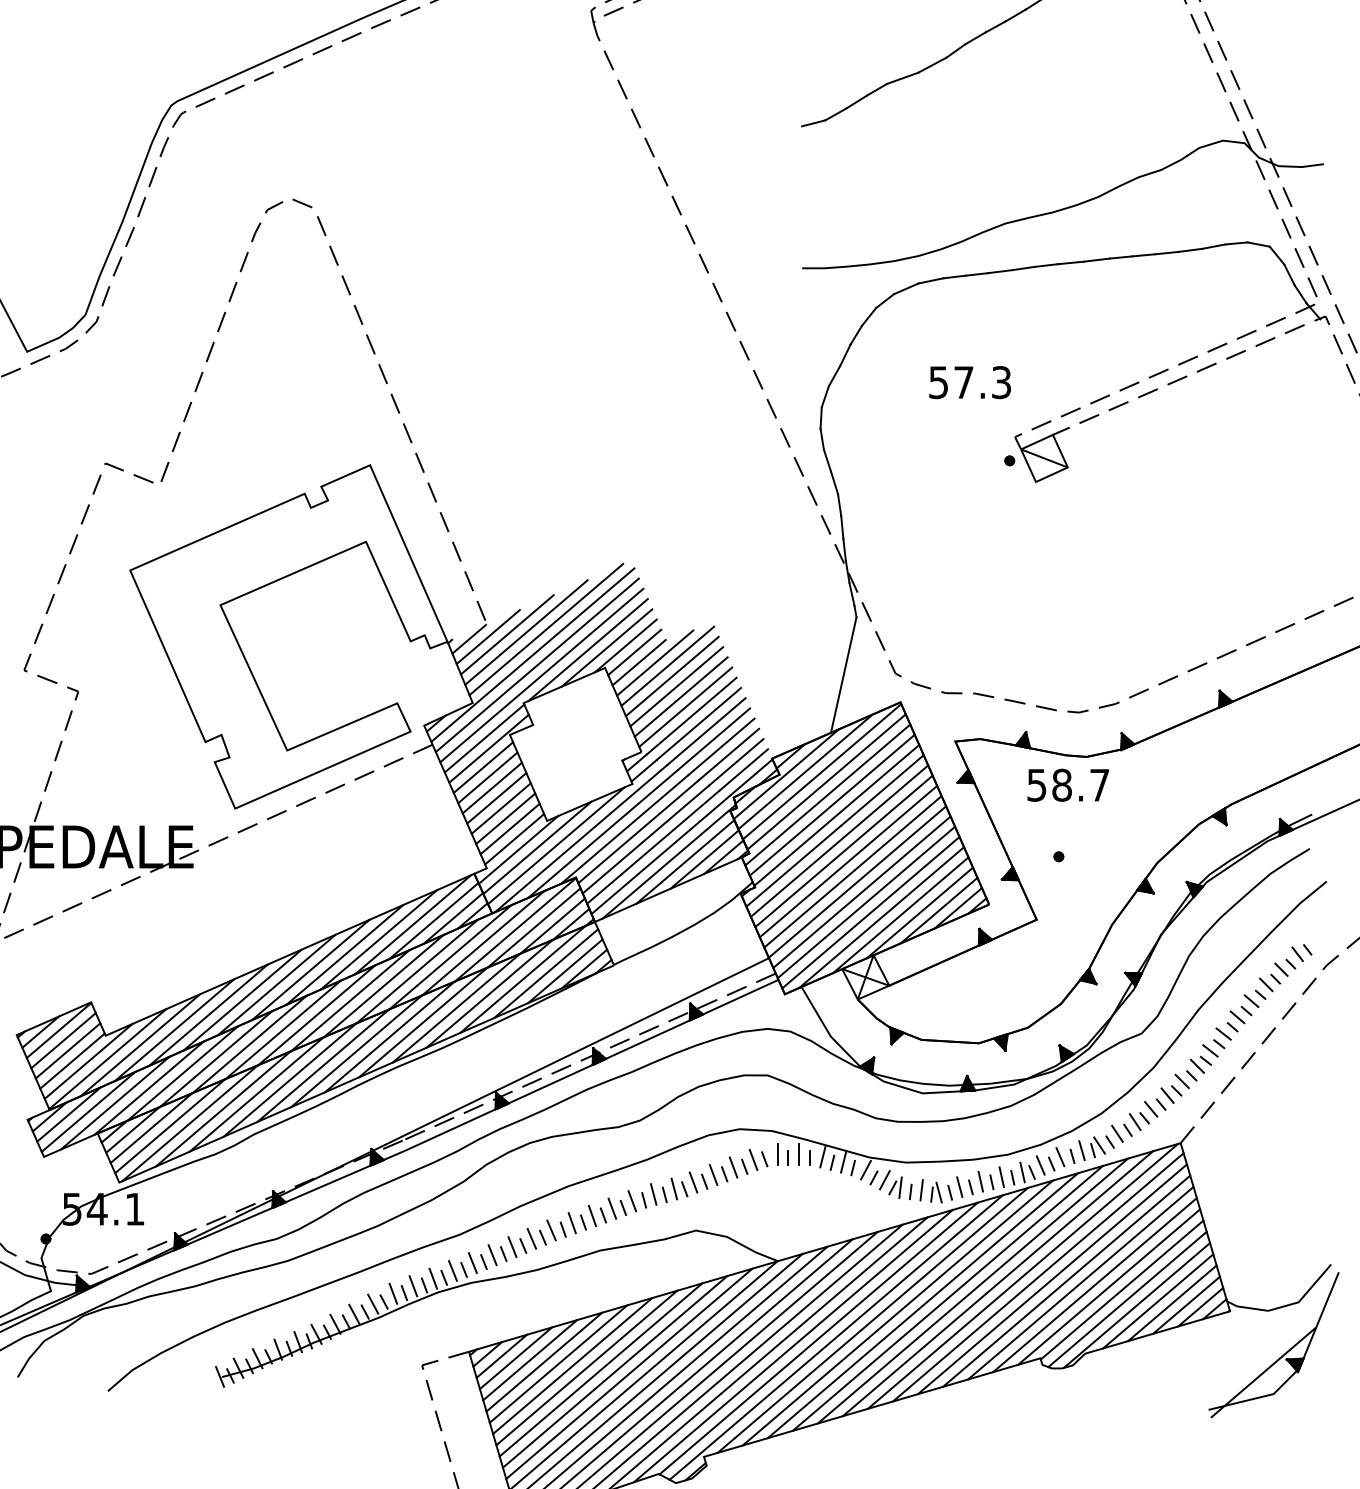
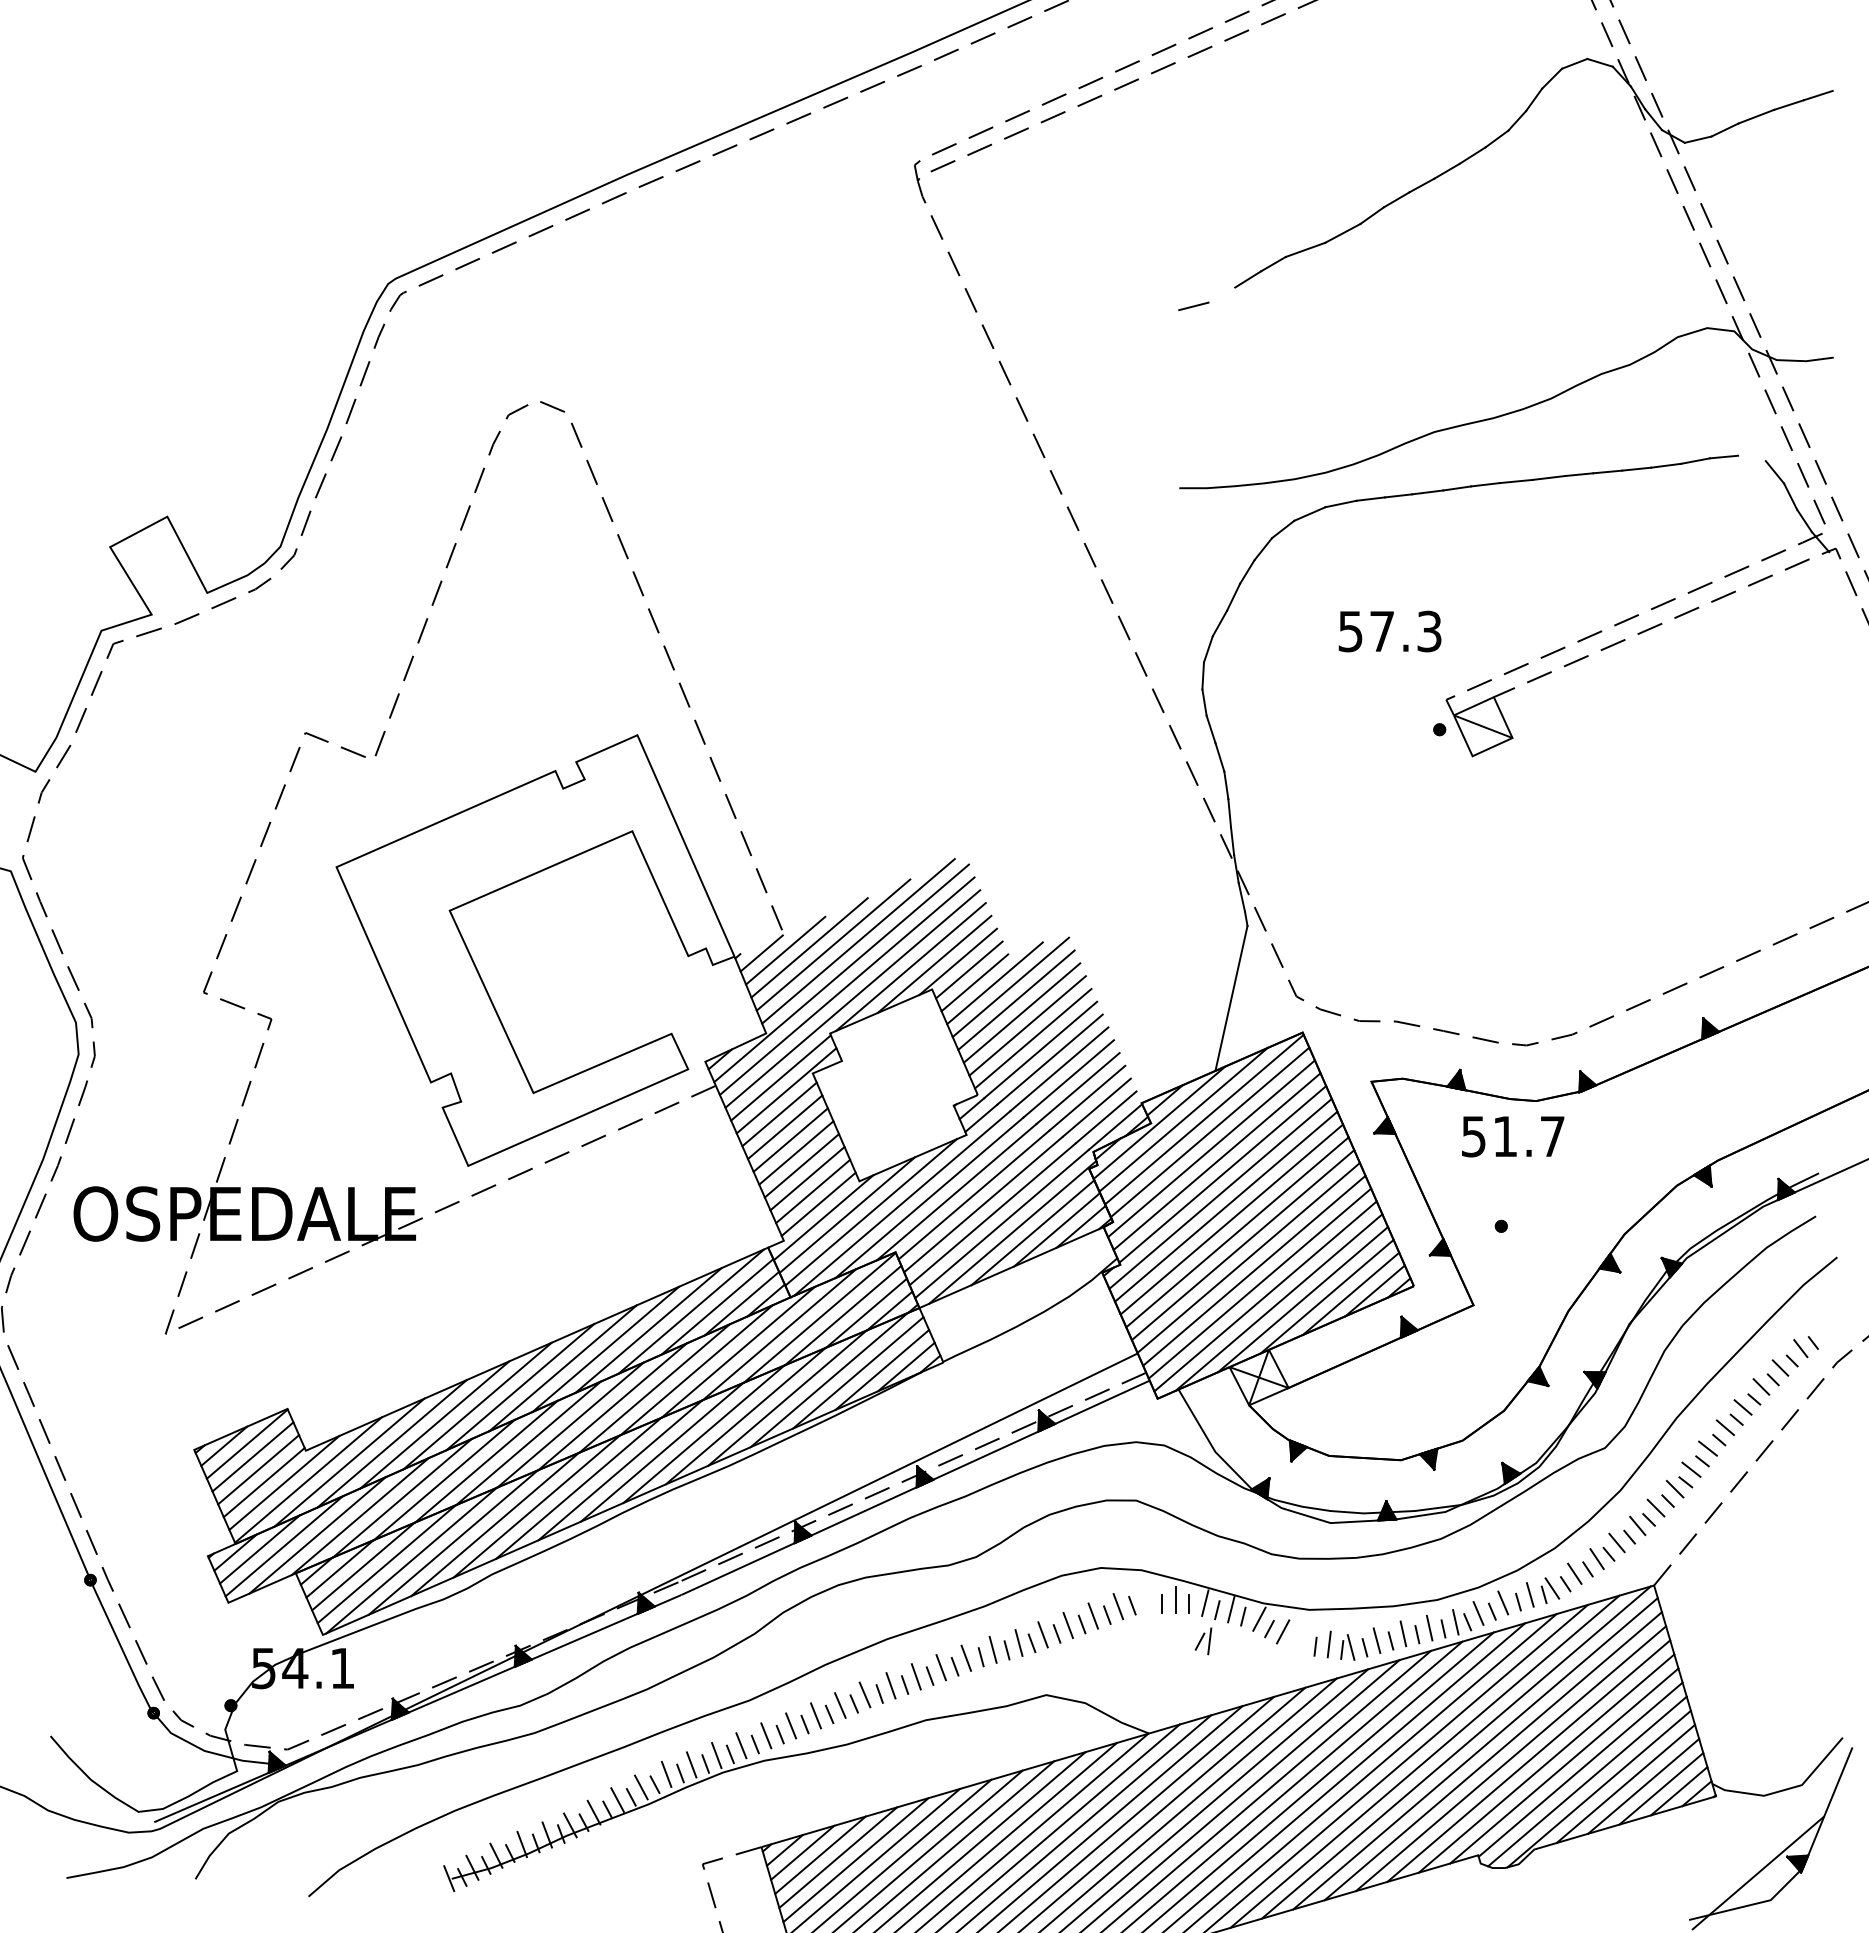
line: (835, 113) -> (1221, 294), removed
line: (1258, 244) -> (1751, 458), removed
text: (1062, 785) -> (1505, 1136), 58.7 -> 51.7
line: (777, 1154) -> (1148, 1599), removed
part: (895, 1187) -> (1203, 1641), moved

